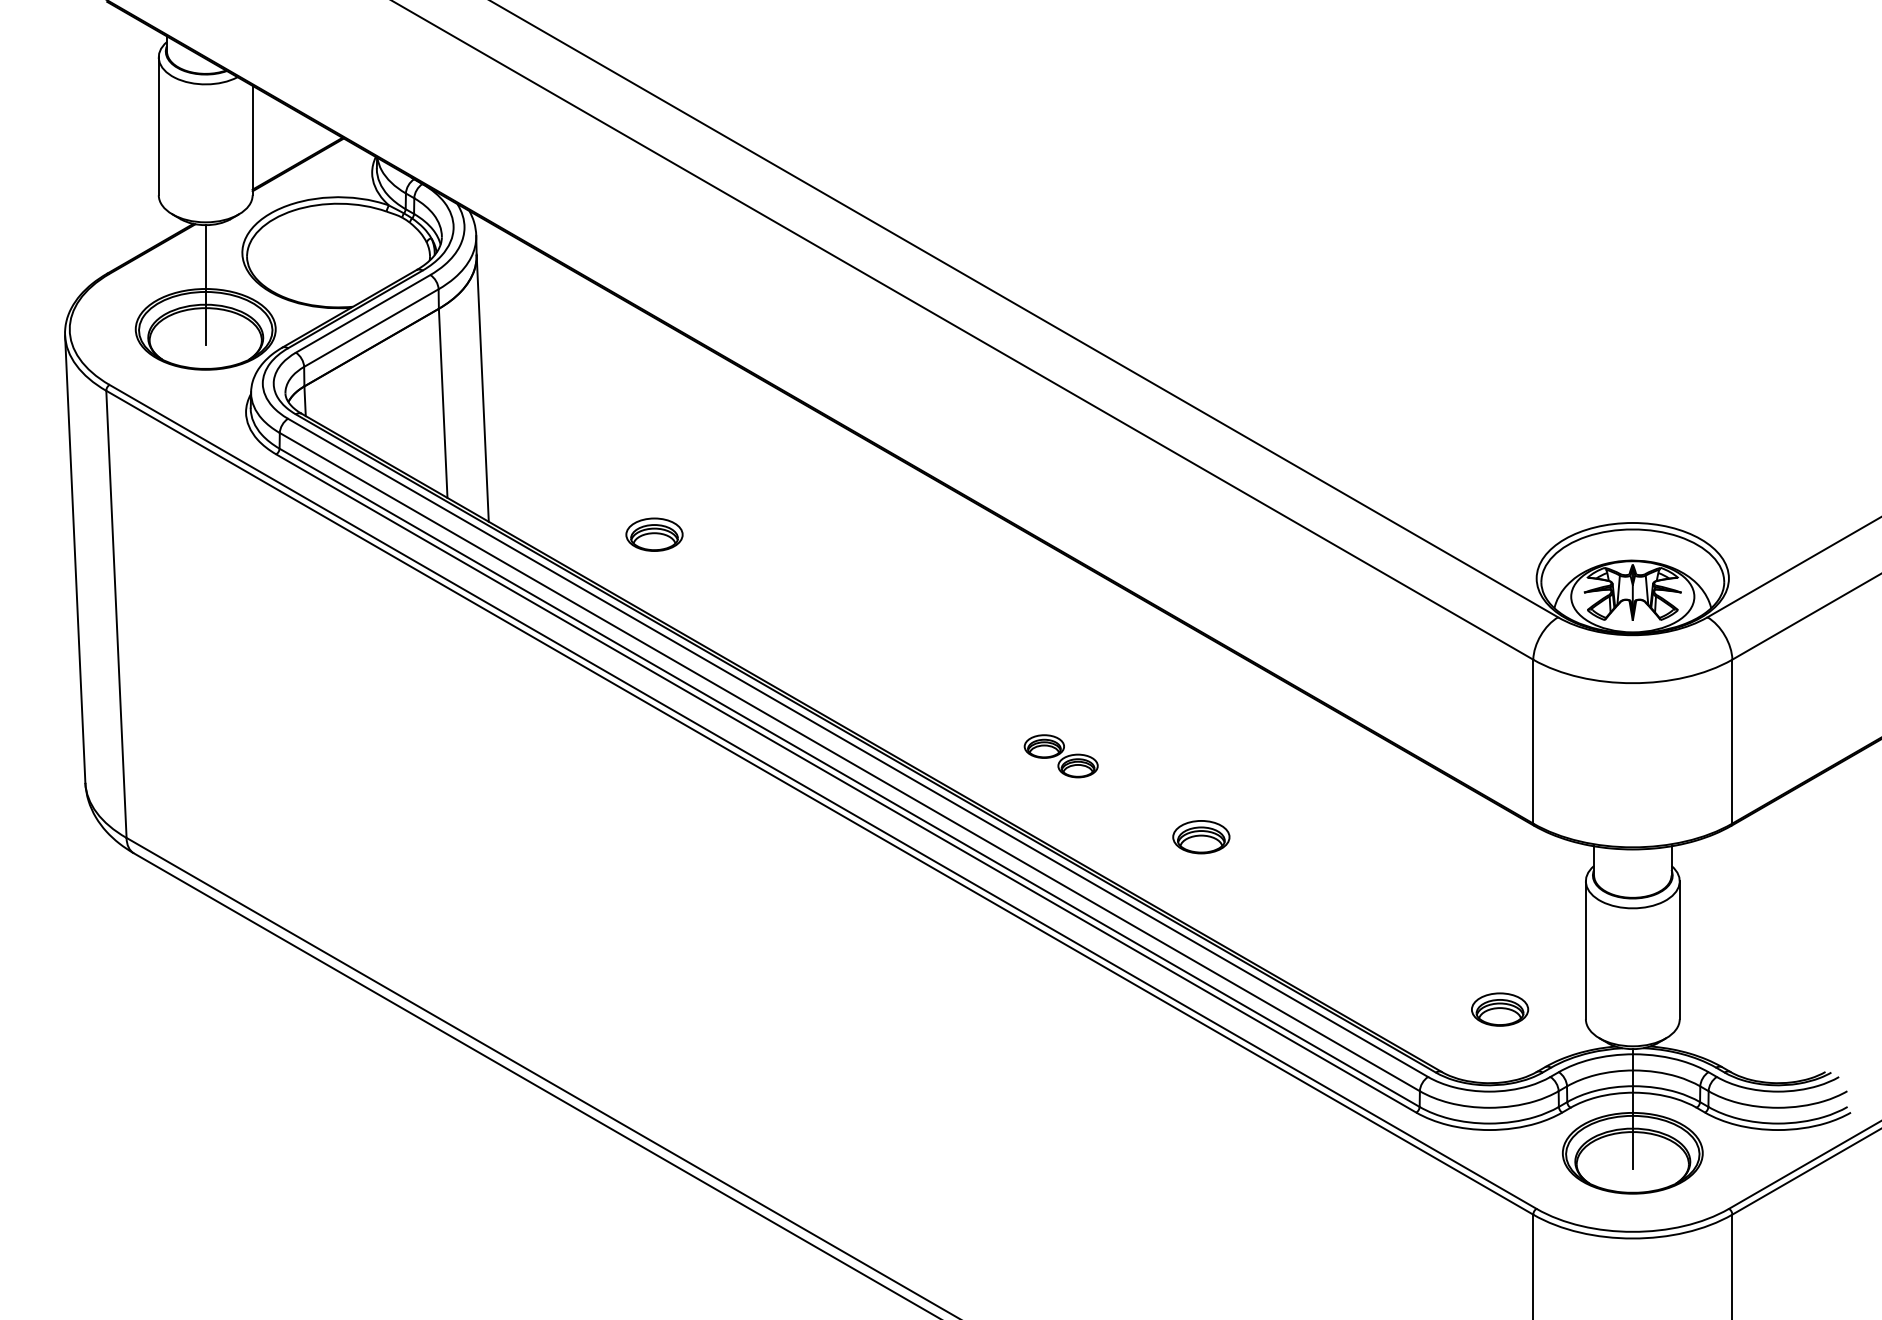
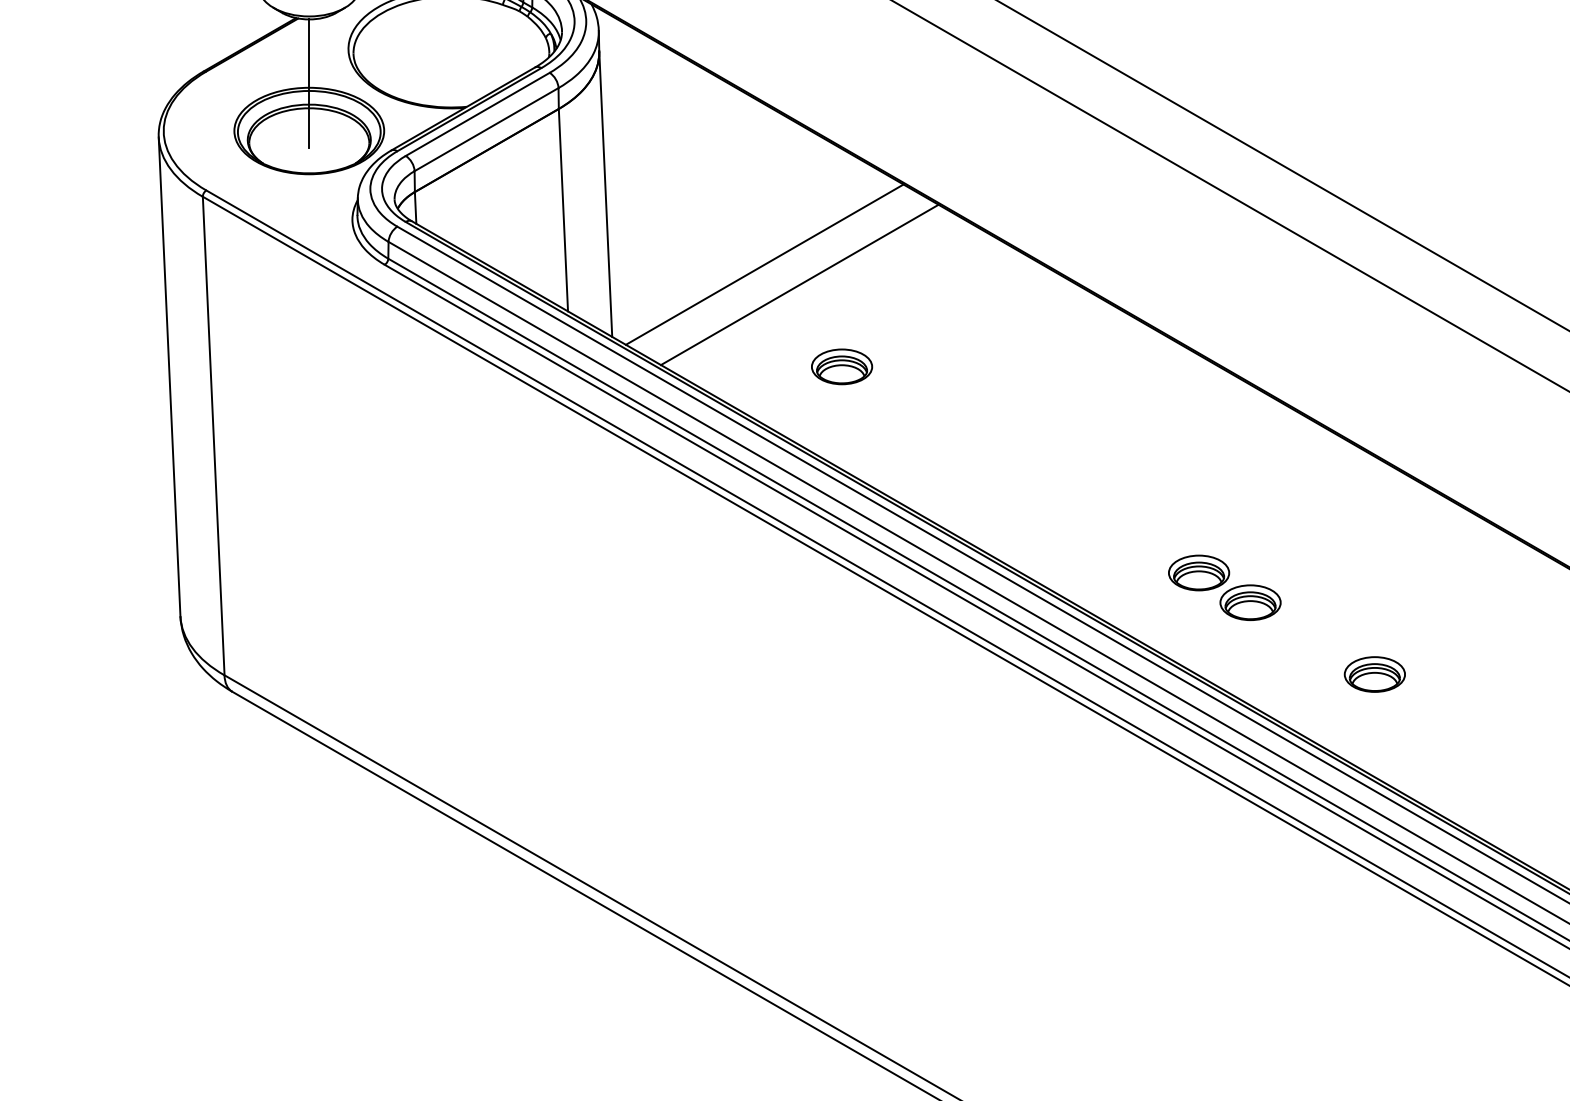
line: (630, 454) -> (763, 264), added
line: (663, 473) -> (799, 285), added
part: (654, 534) -> (842, 366), moved
part: (1061, 756) -> (1225, 588), size x1.43

